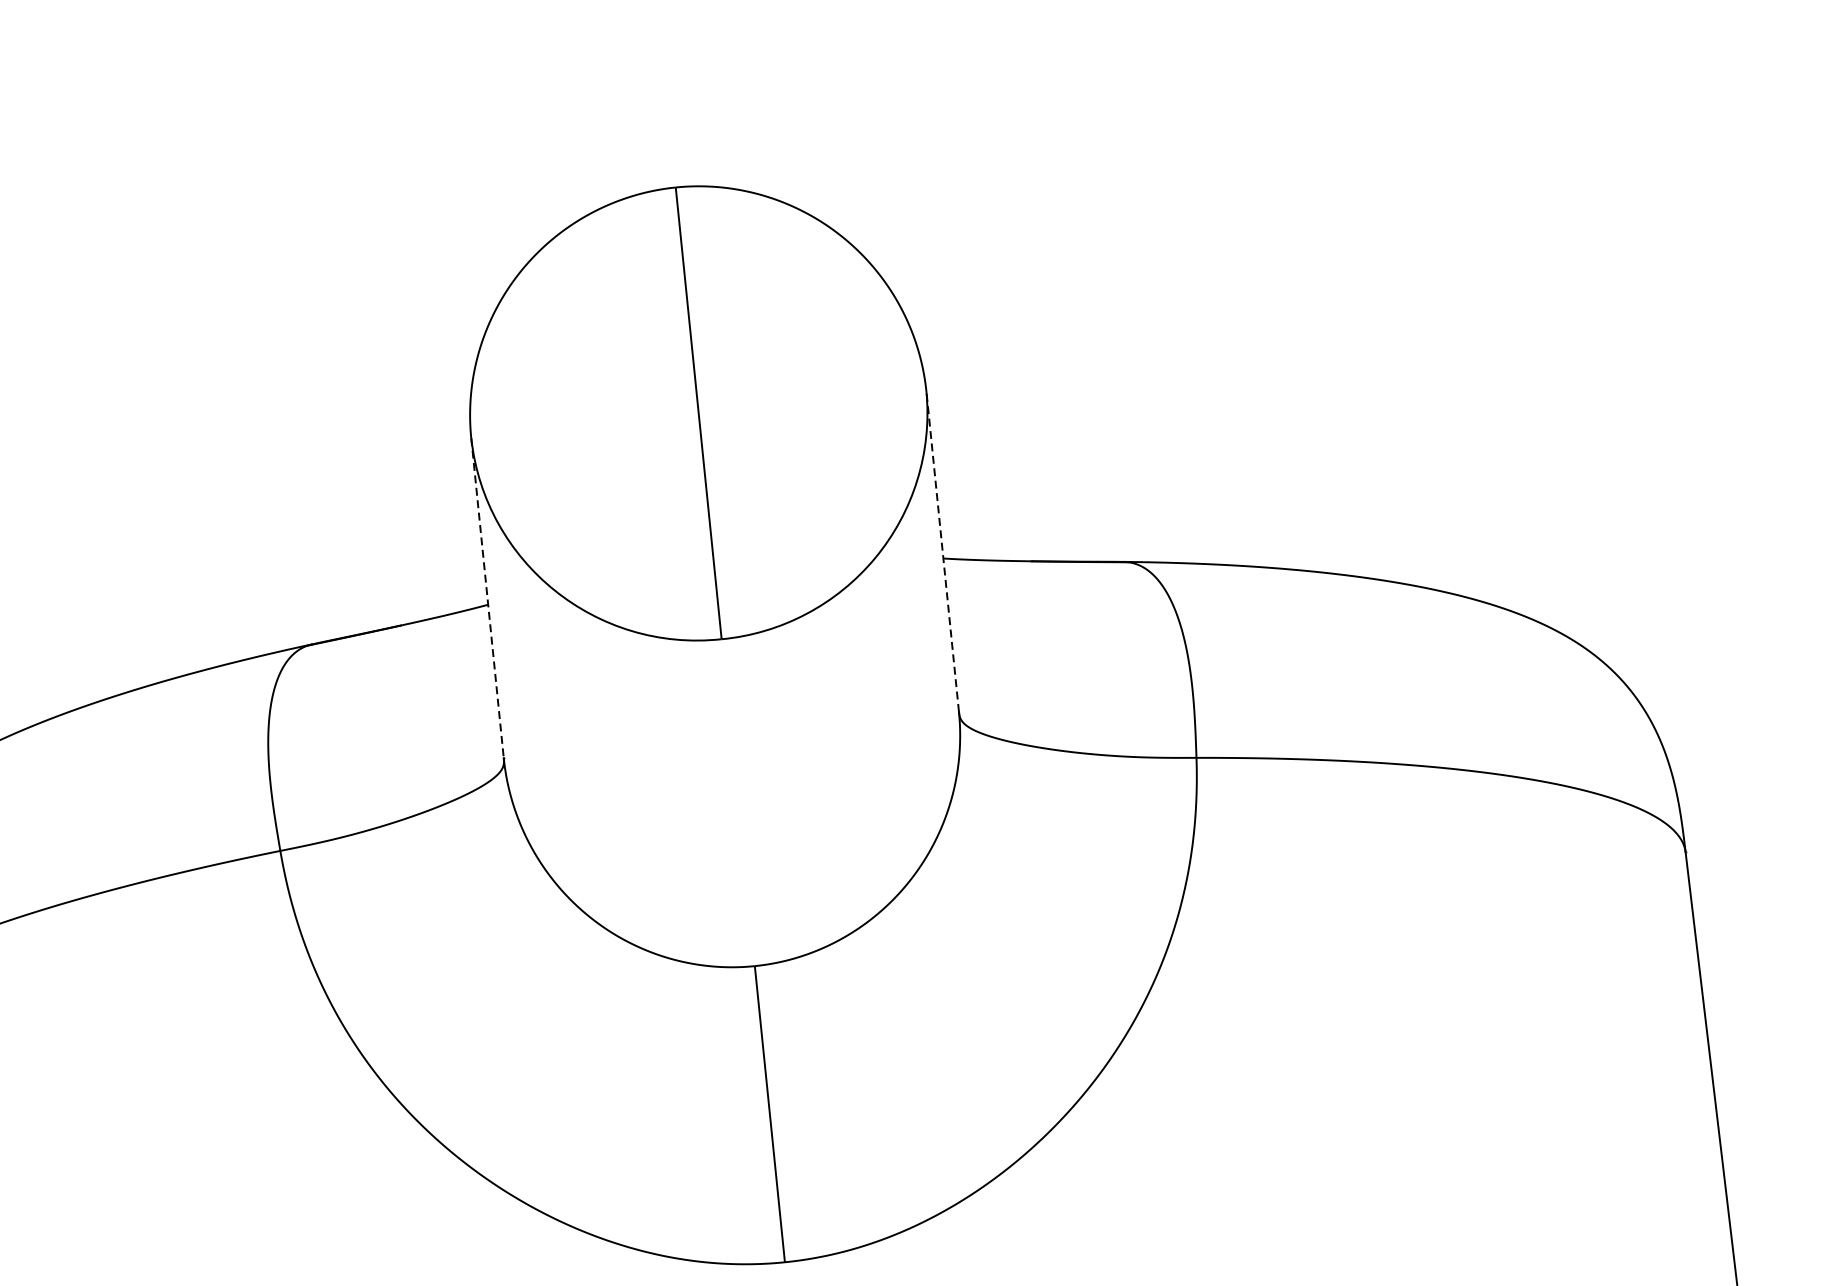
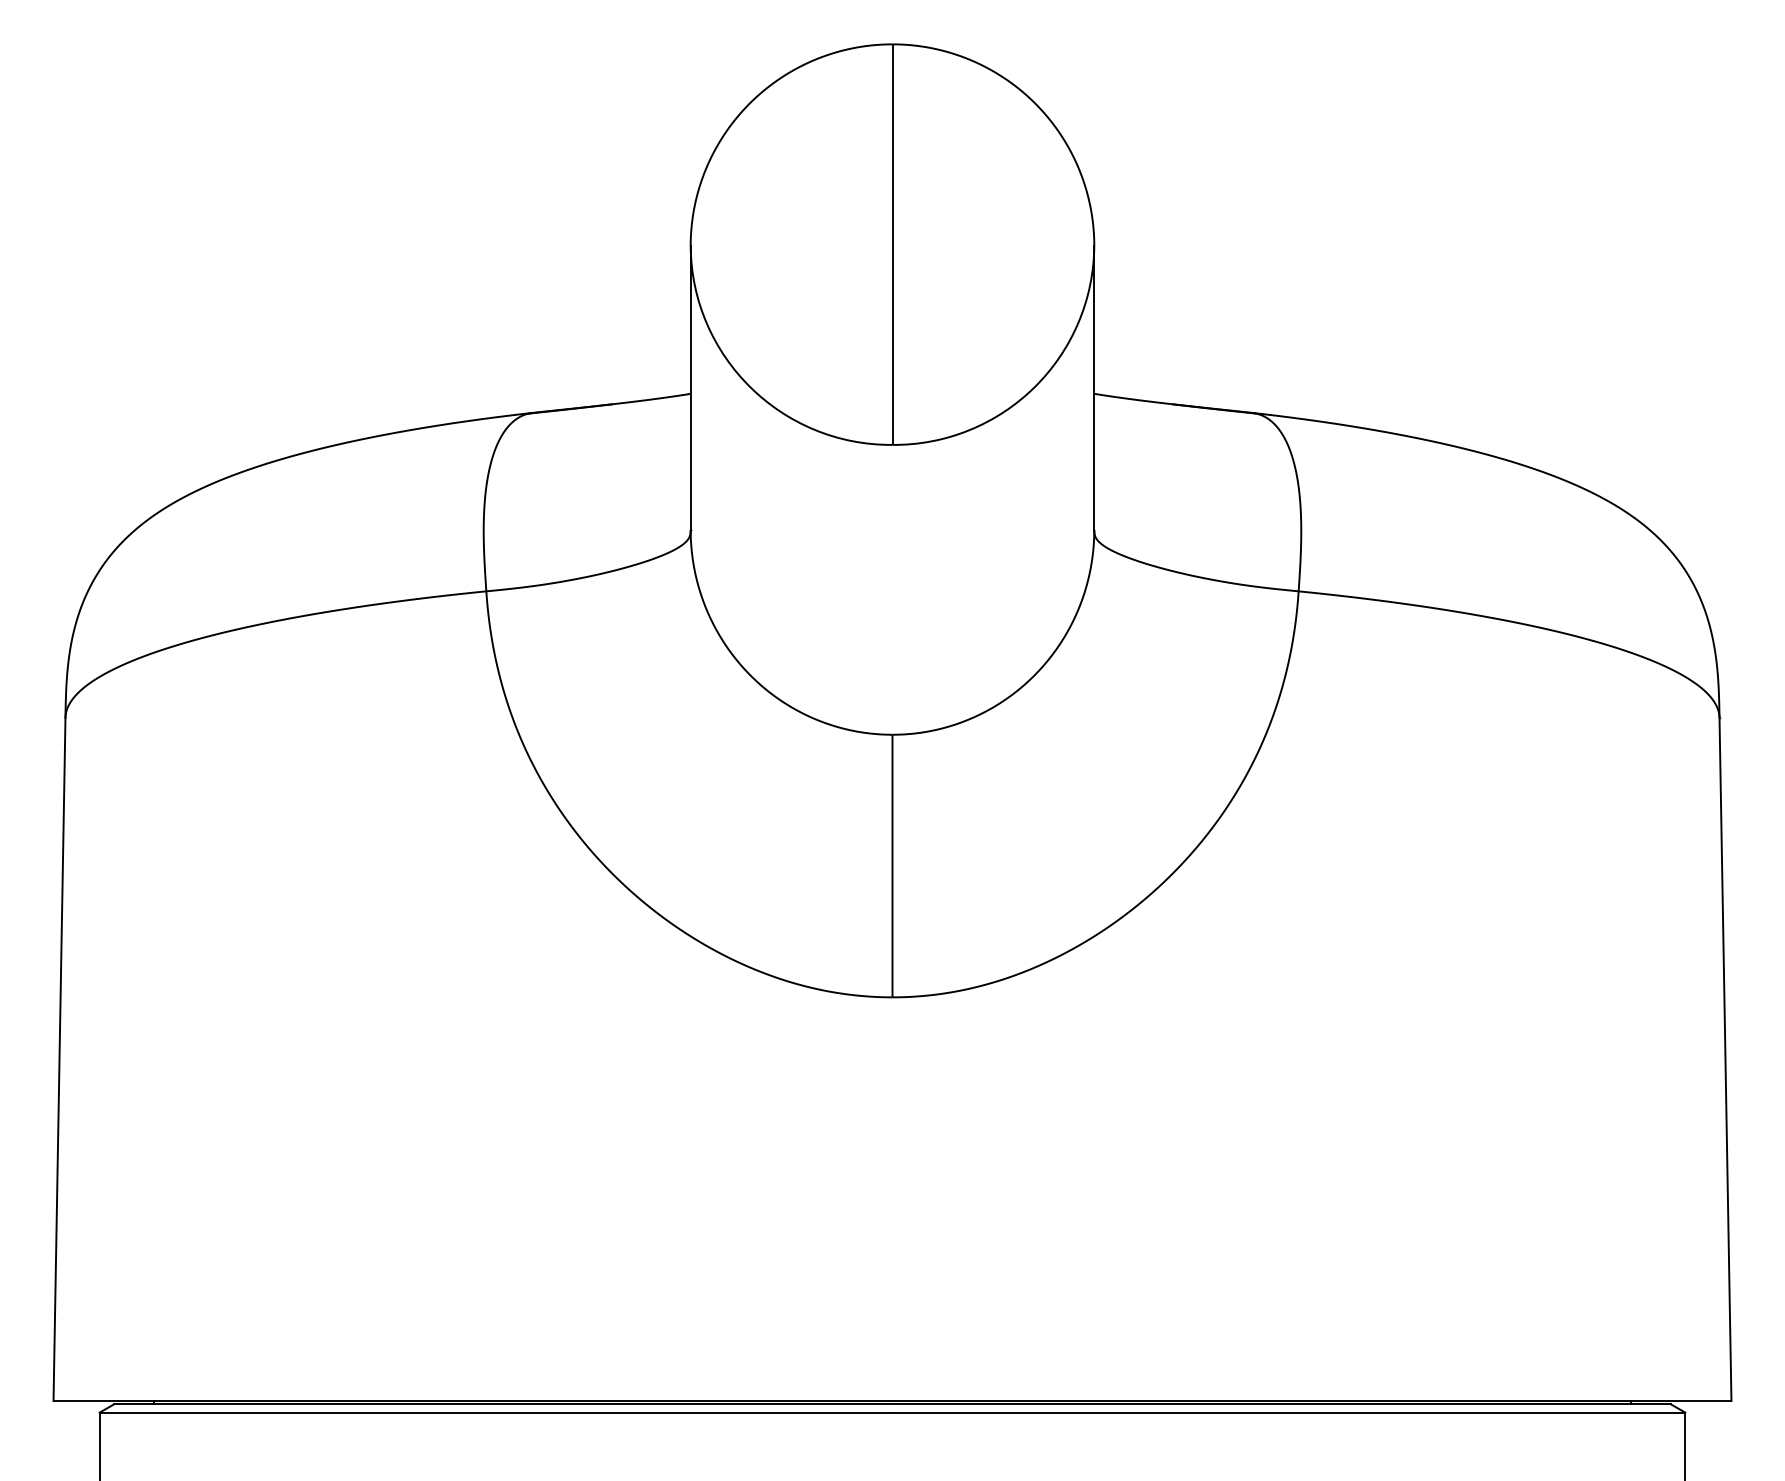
line: (943, 552) -> (1094, 388), dashed -> solid
line: (487, 598) -> (690, 388), dashed -> solid

